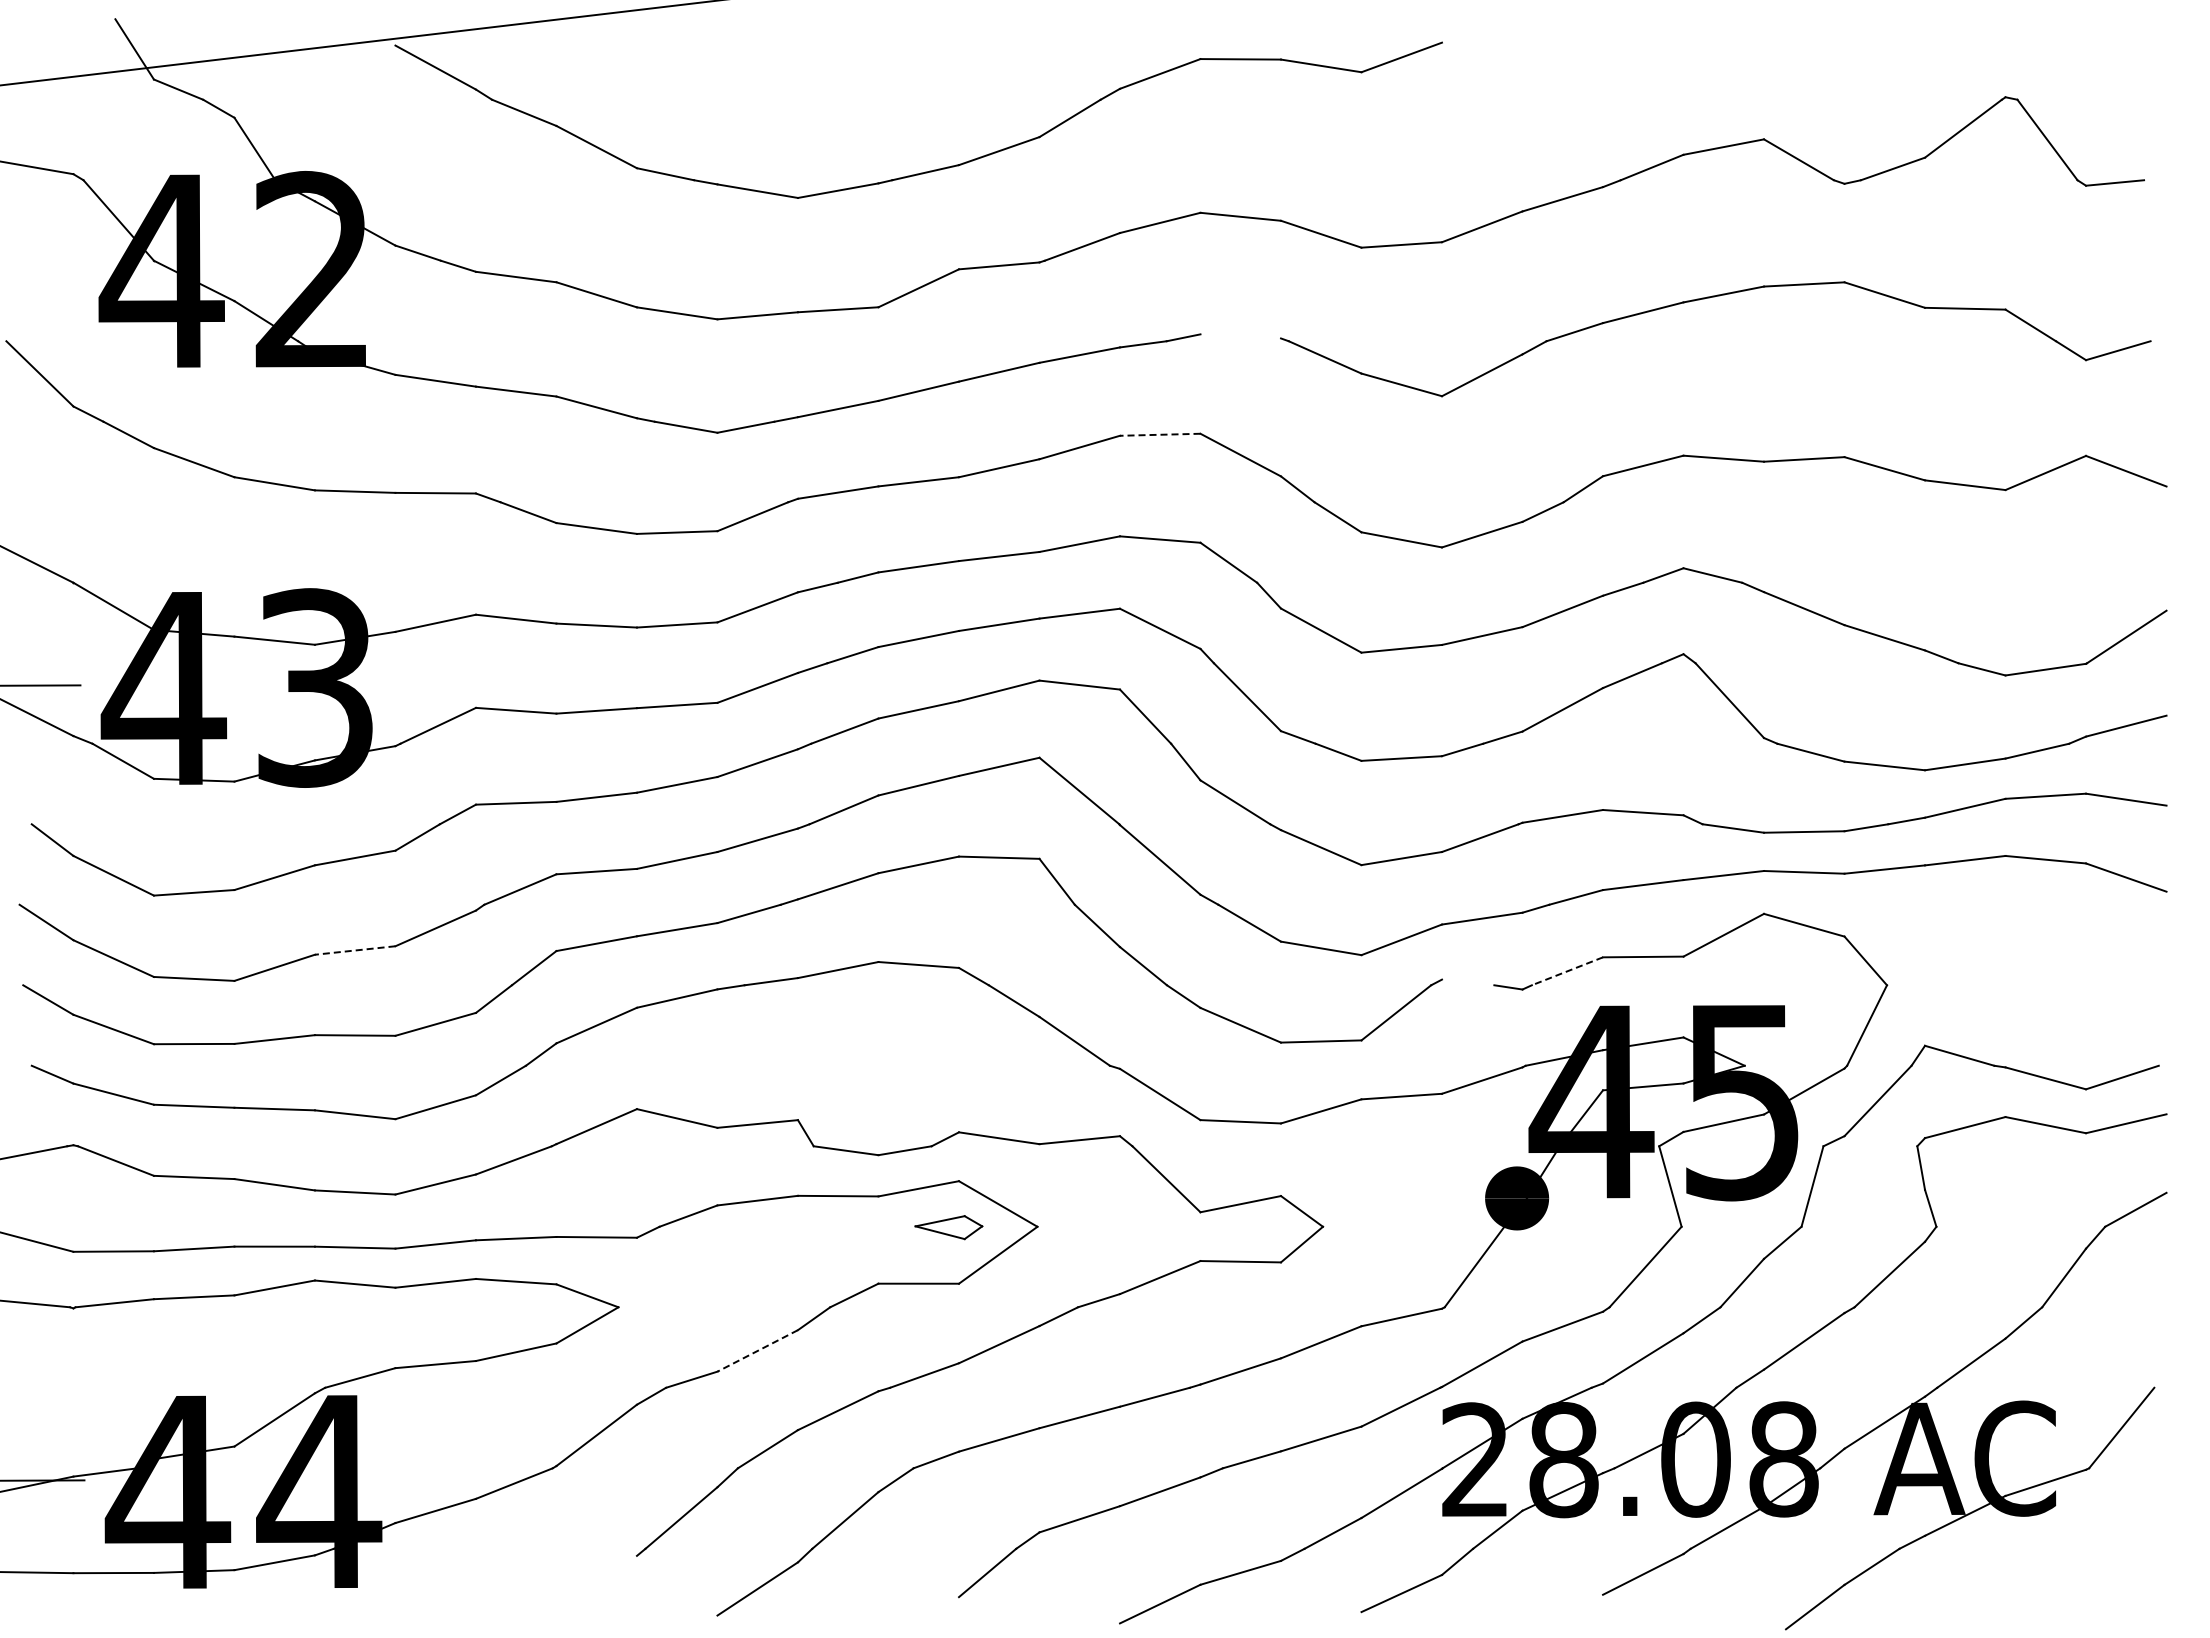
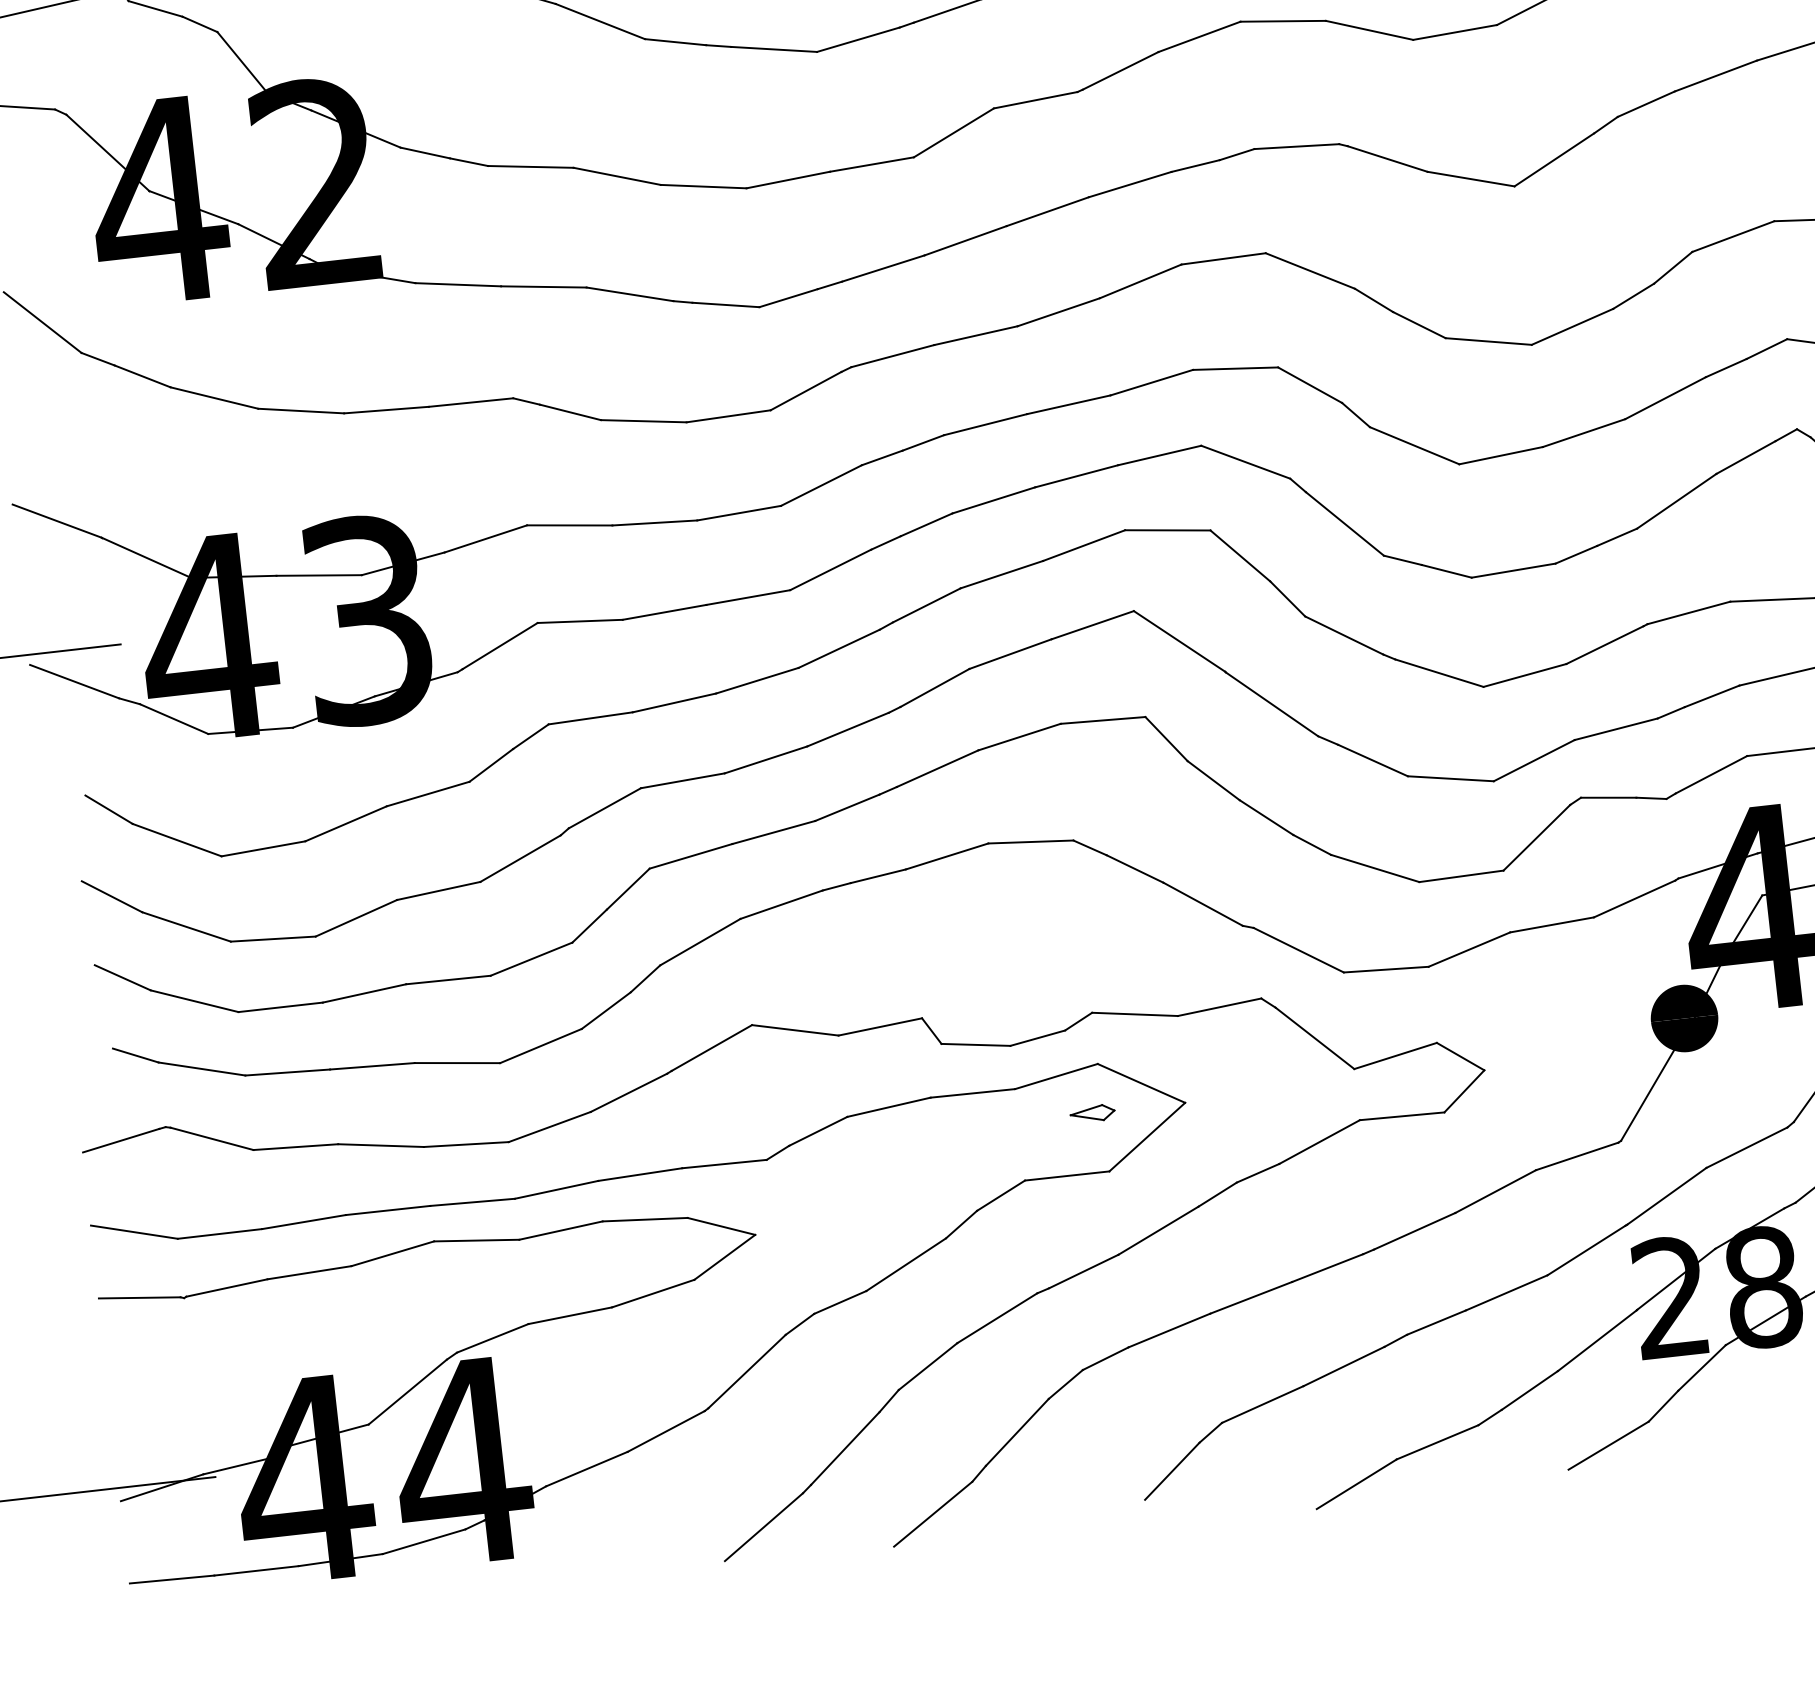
line: (1240, 336) -> (1296, 146), added
line: (1159, 434) -> (1222, 258), dashed -> solid
line: (354, 950) -> (438, 891), dashed -> solid
line: (1566, 971) -> (1710, 775), dashed -> solid
line: (1468, 982) -> (1609, 797), added
part: (949, 1227) -> (1093, 1113), size x0.62
line: (757, 1351) -> (905, 1265), dashed -> solid
line: (596, 1583) -> (763, 1526), added

